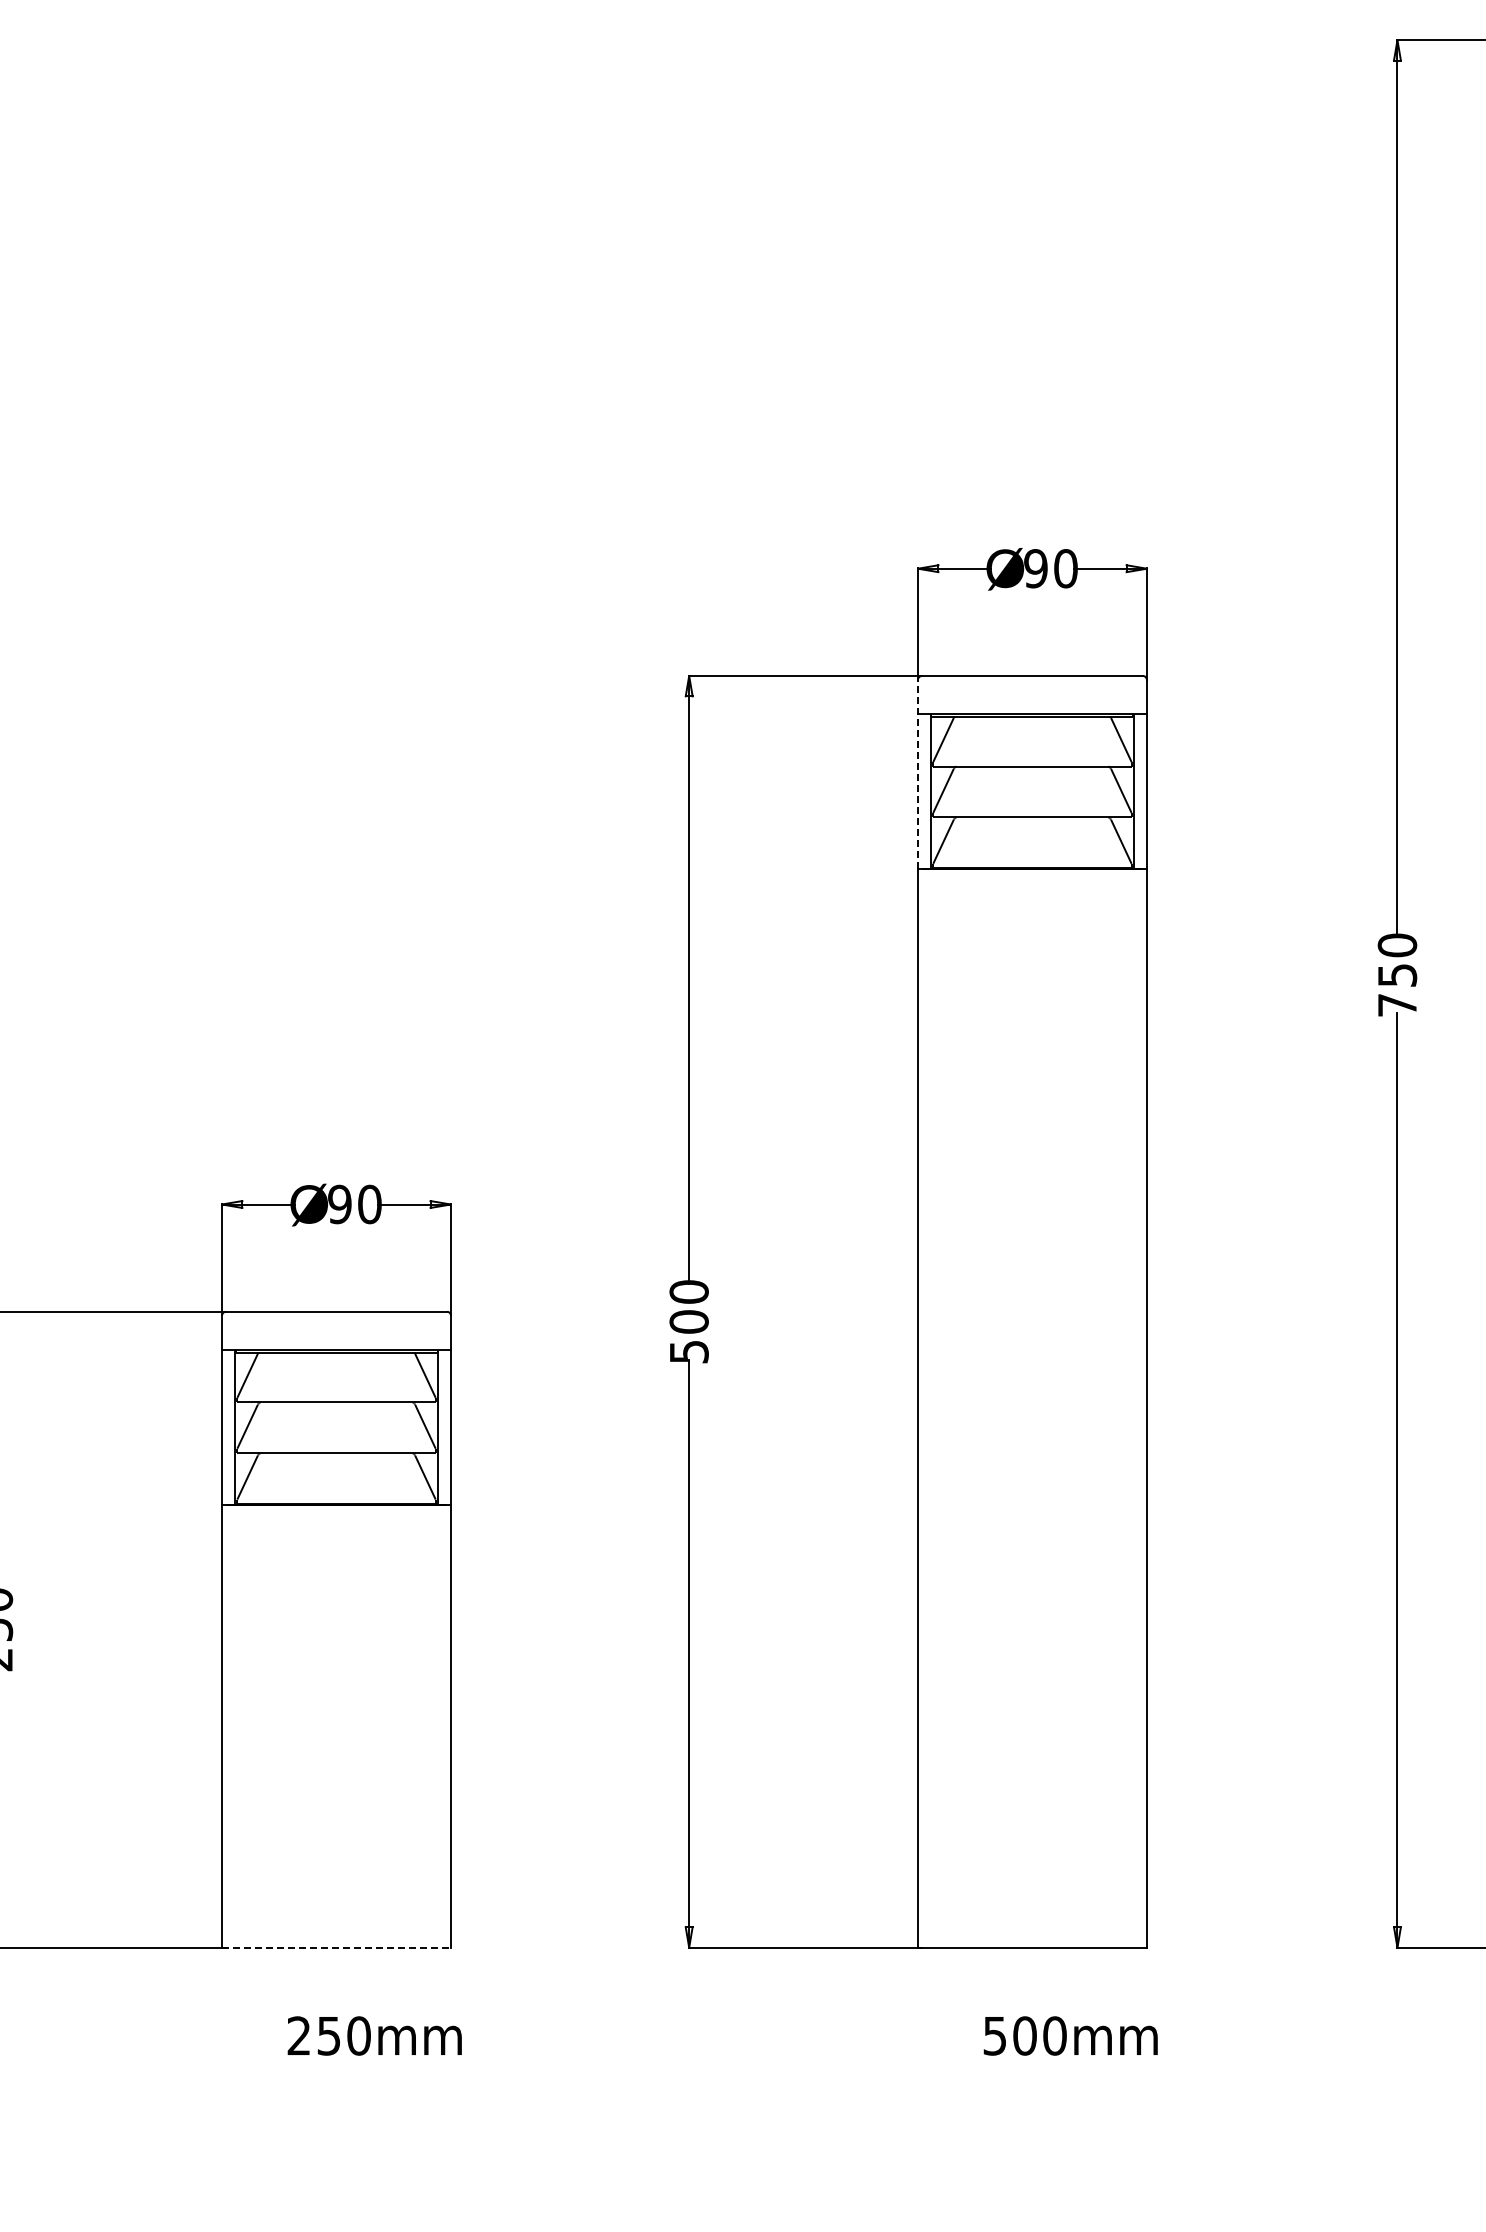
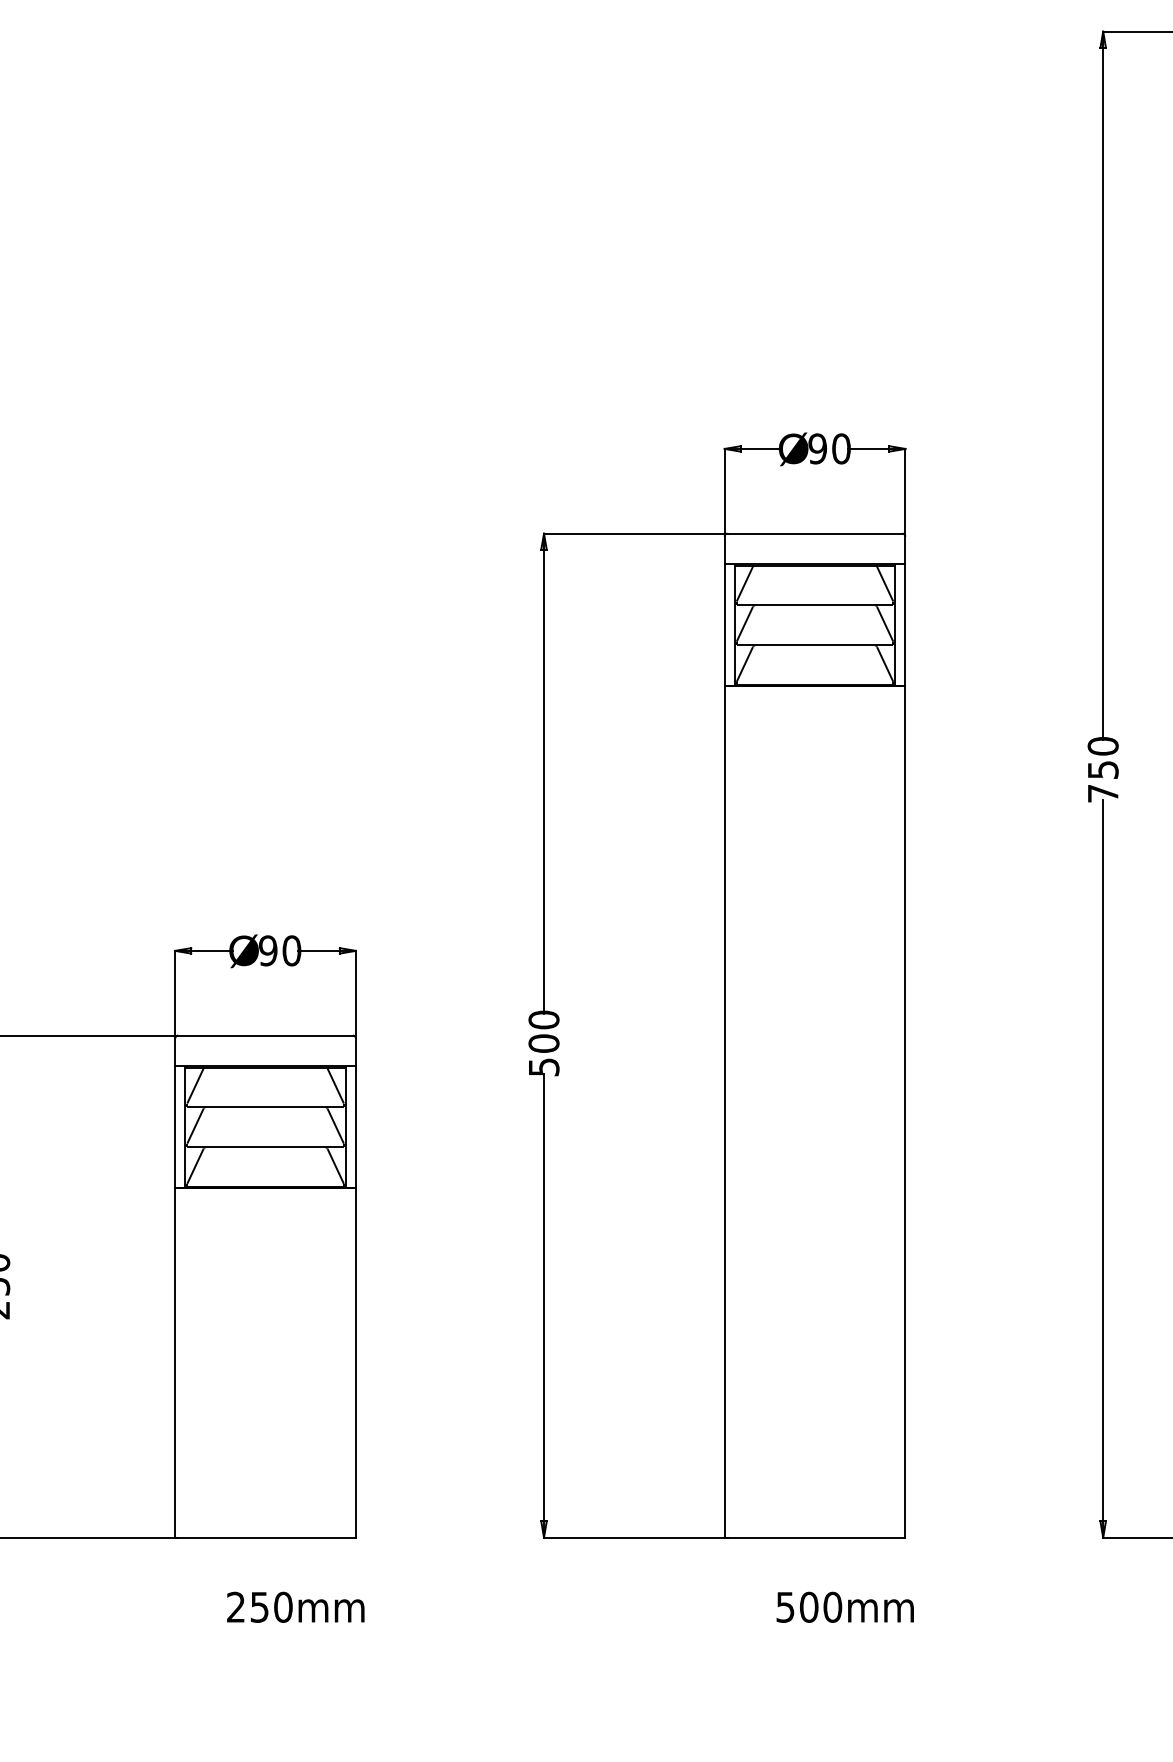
line: (918, 774) -> (725, 611), dashed -> solid
line: (337, 1947) -> (266, 1537), dashed -> solid

